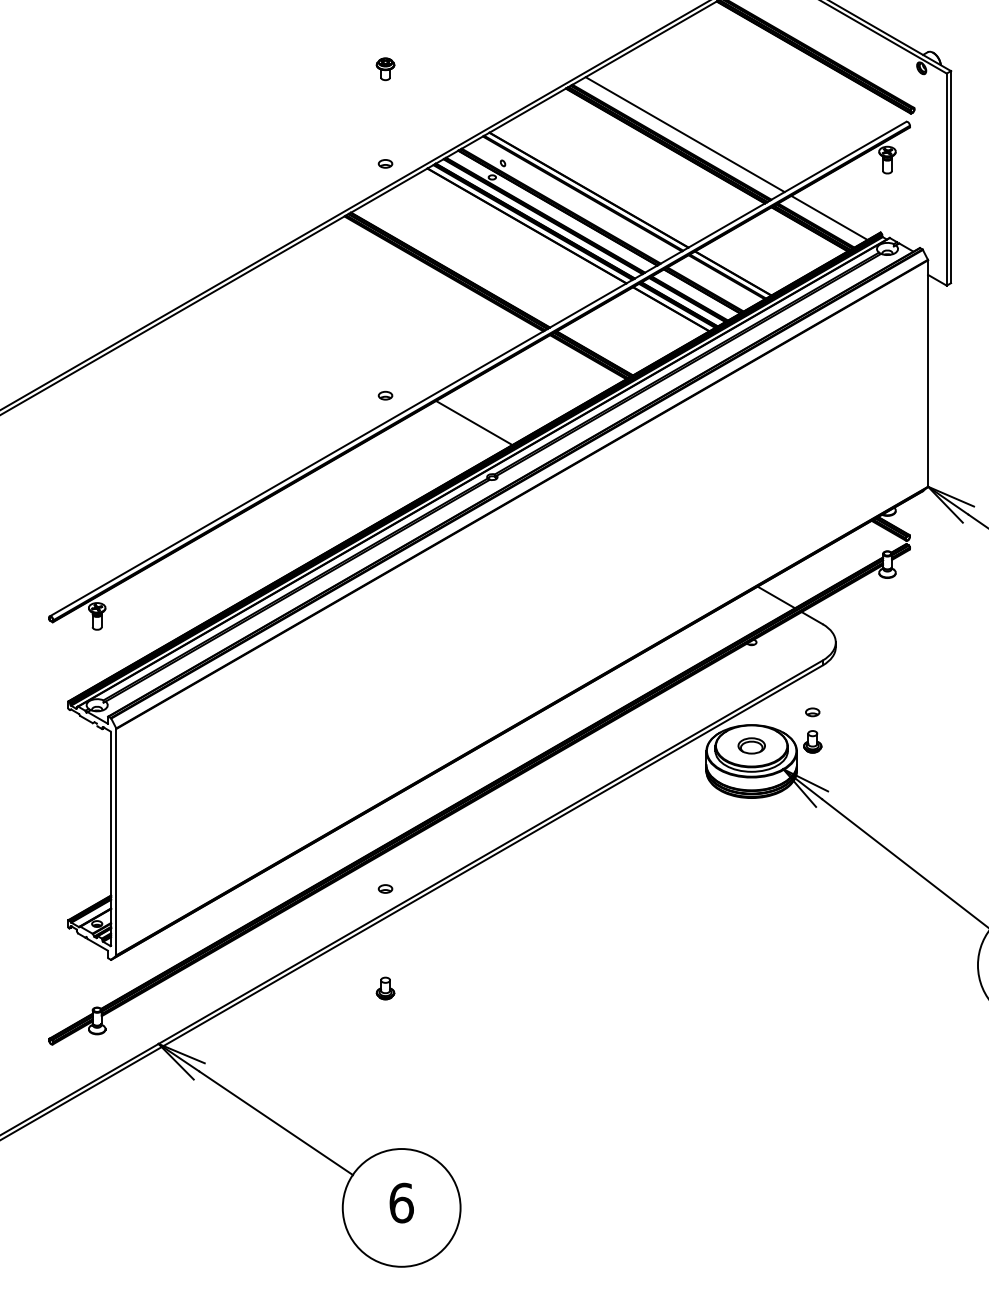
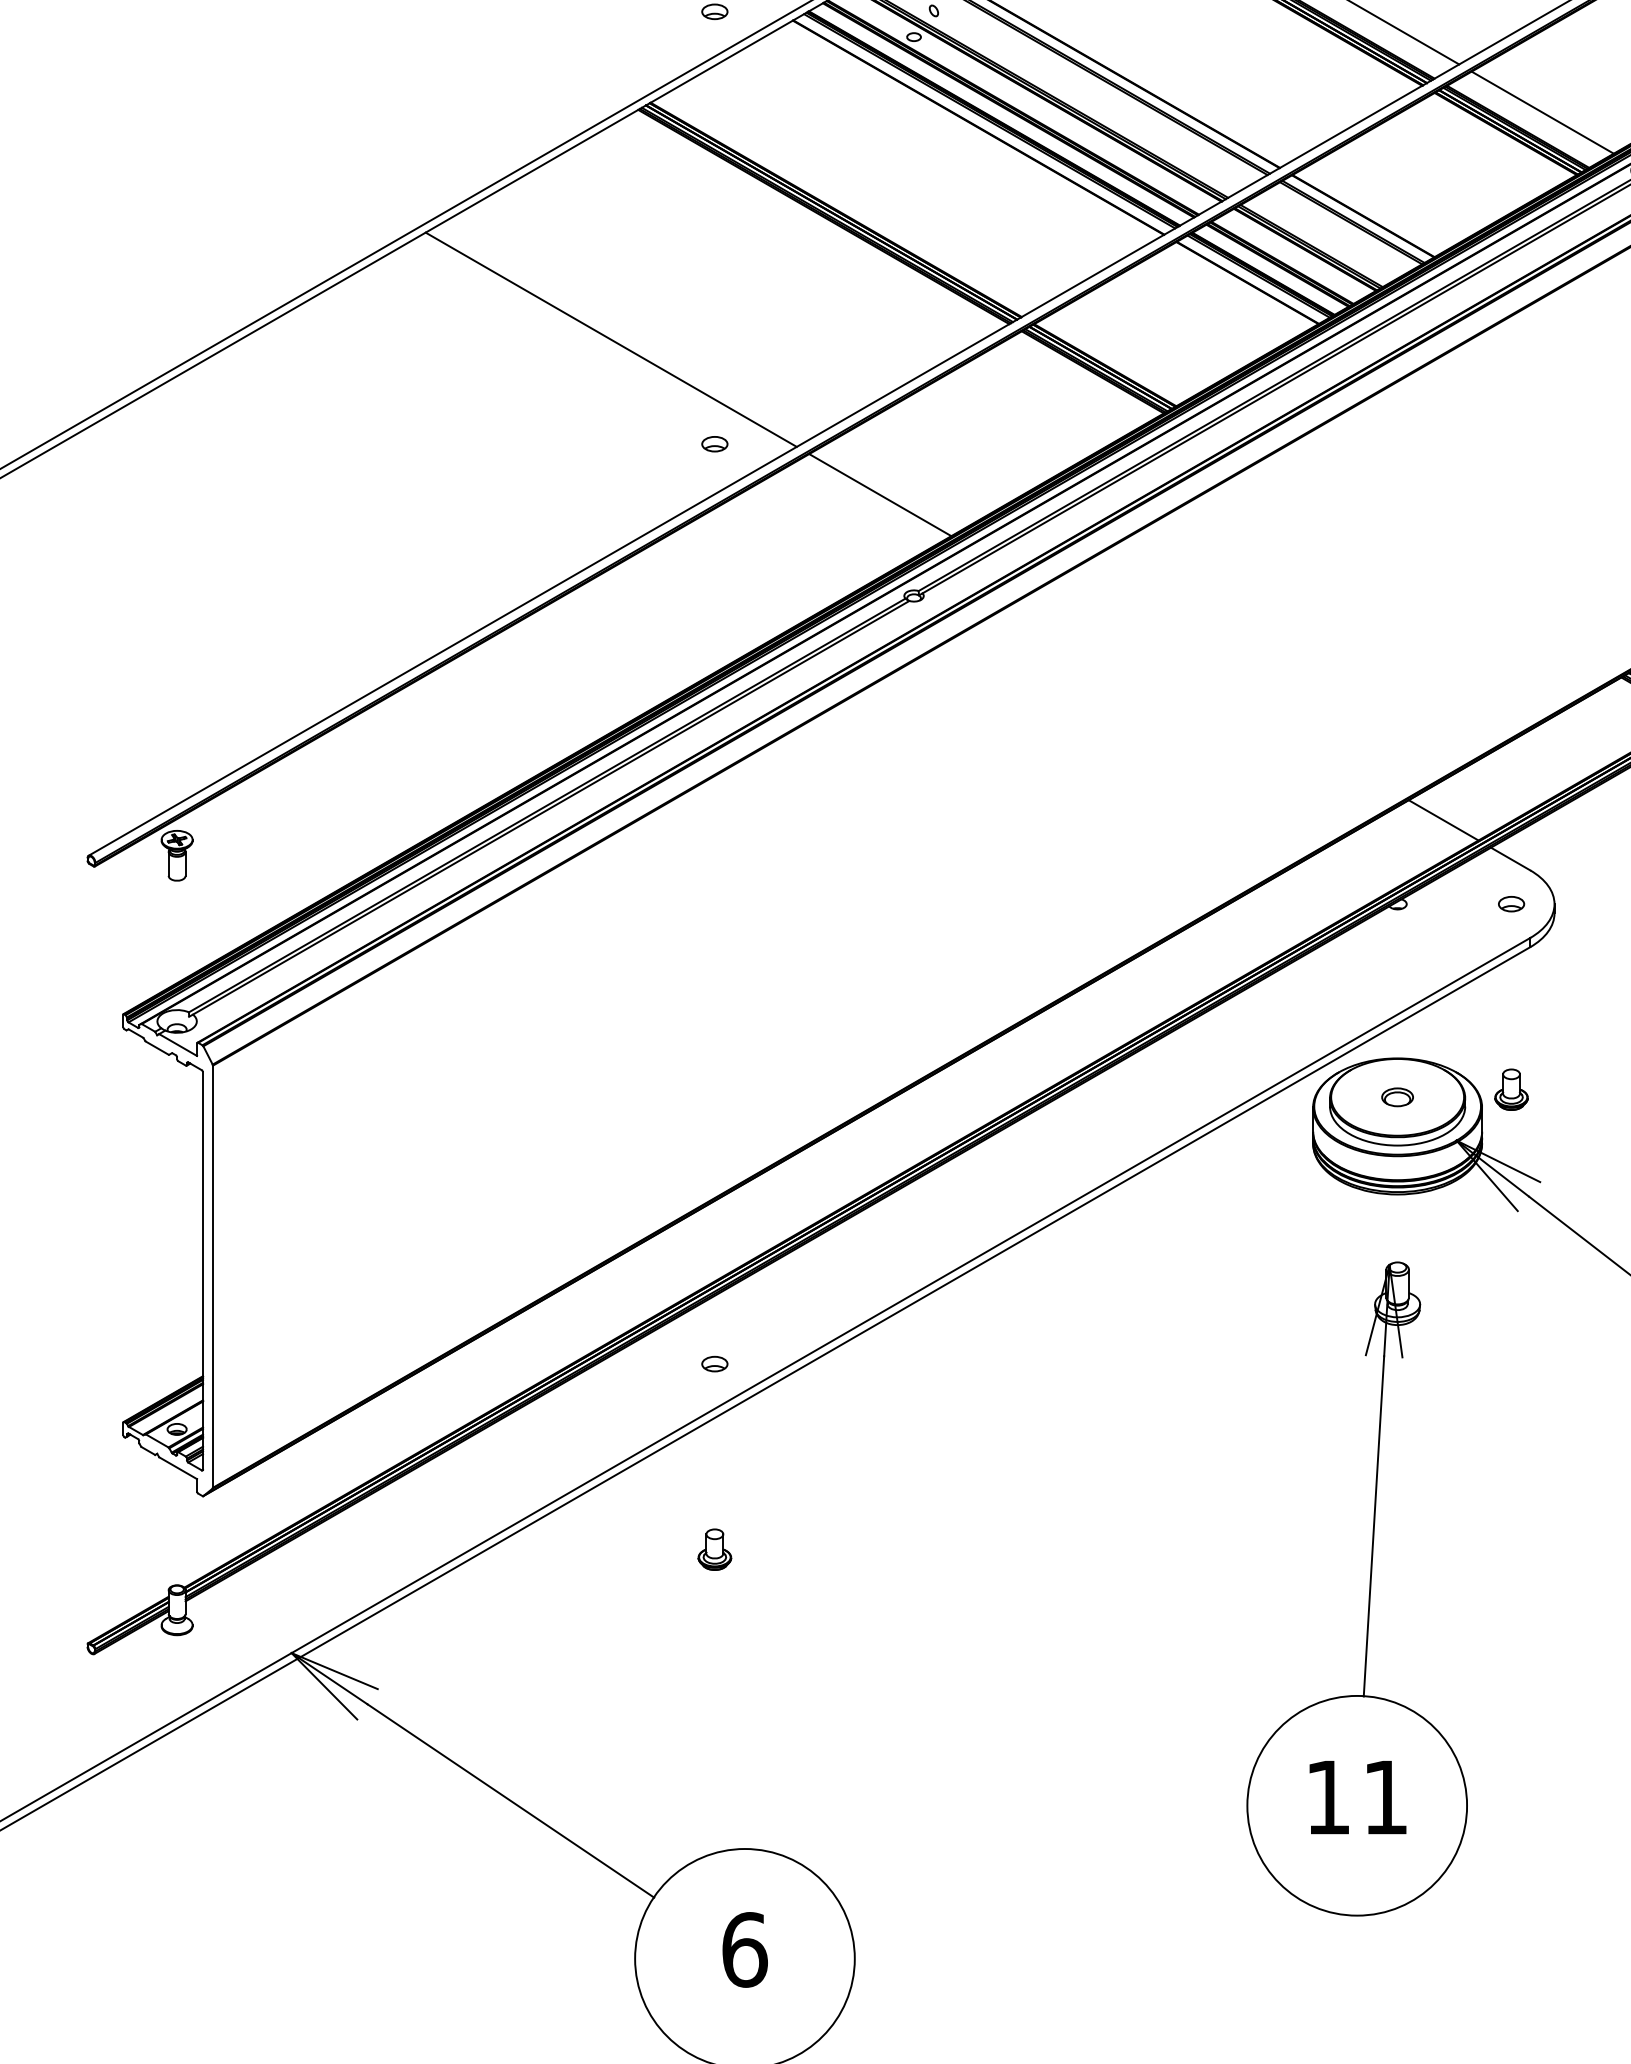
line: (329, 339) -> (610, 339), added
part: (812, 712) -> (1511, 904), moved
part: (751, 745) -> (1397, 1096), size x0.62
part: (735, 1012) -> (1367, 1594), added

